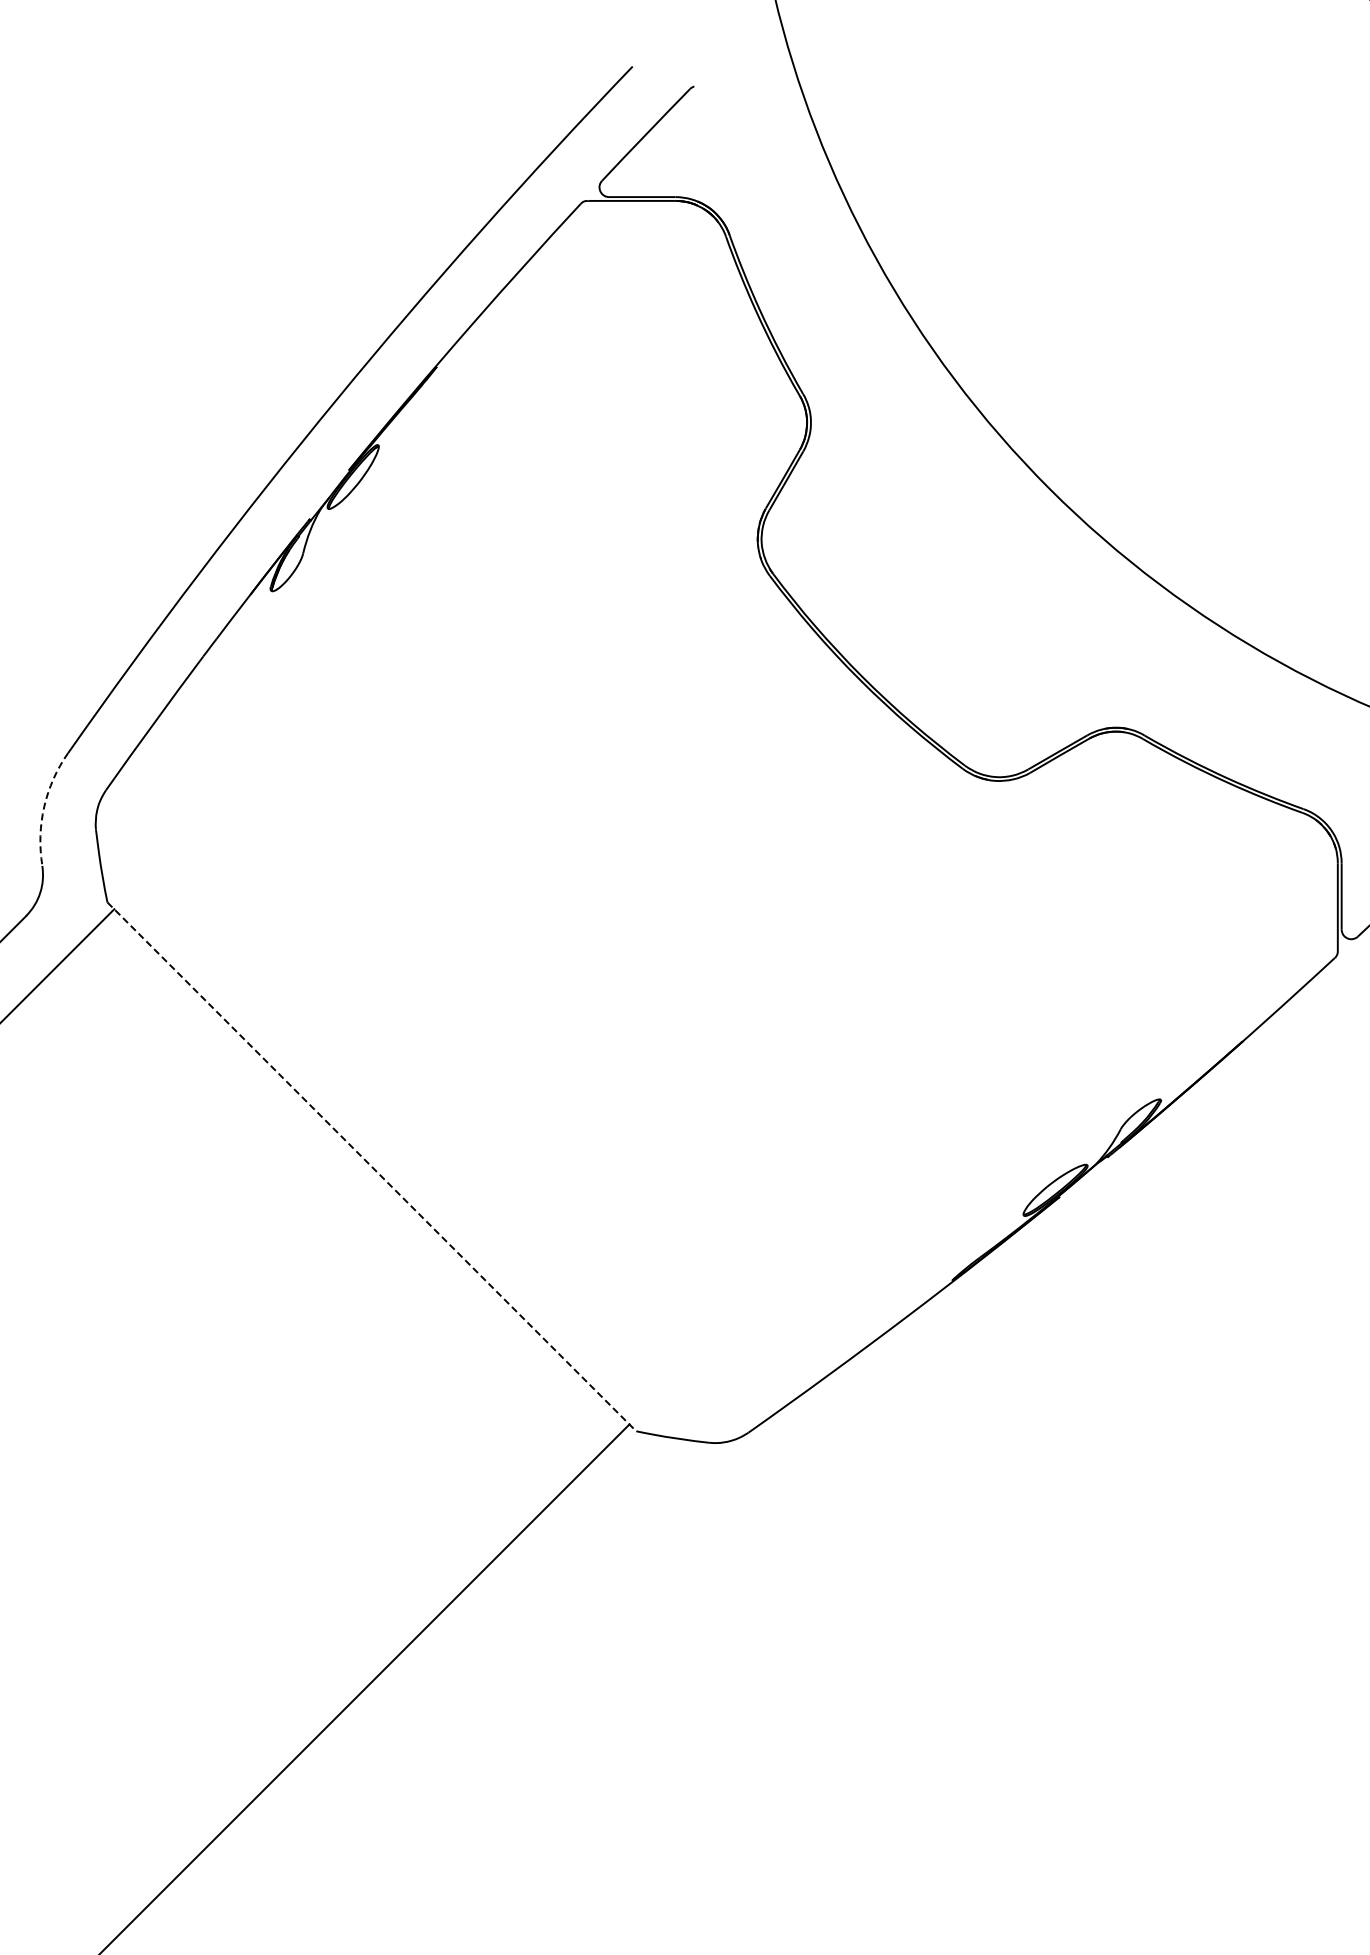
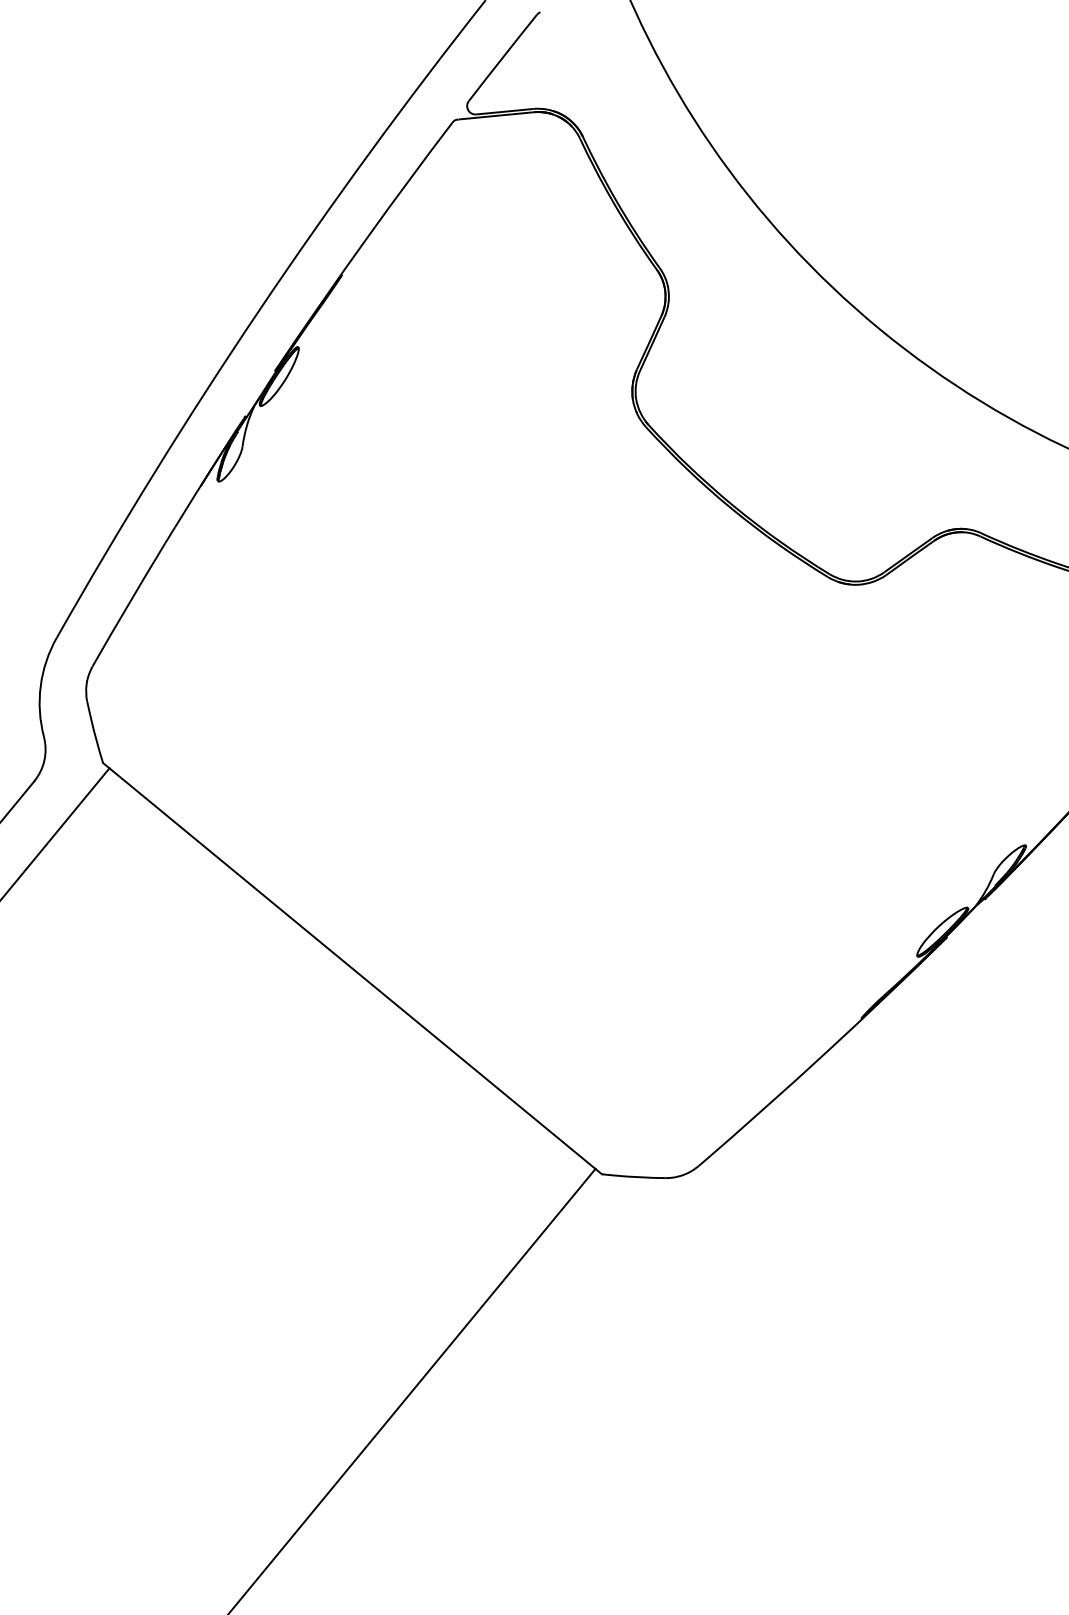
arc: (44, 806) -> (40, 685), dashed -> solid
line: (371, 1166) -> (352, 968), dashed -> solid

